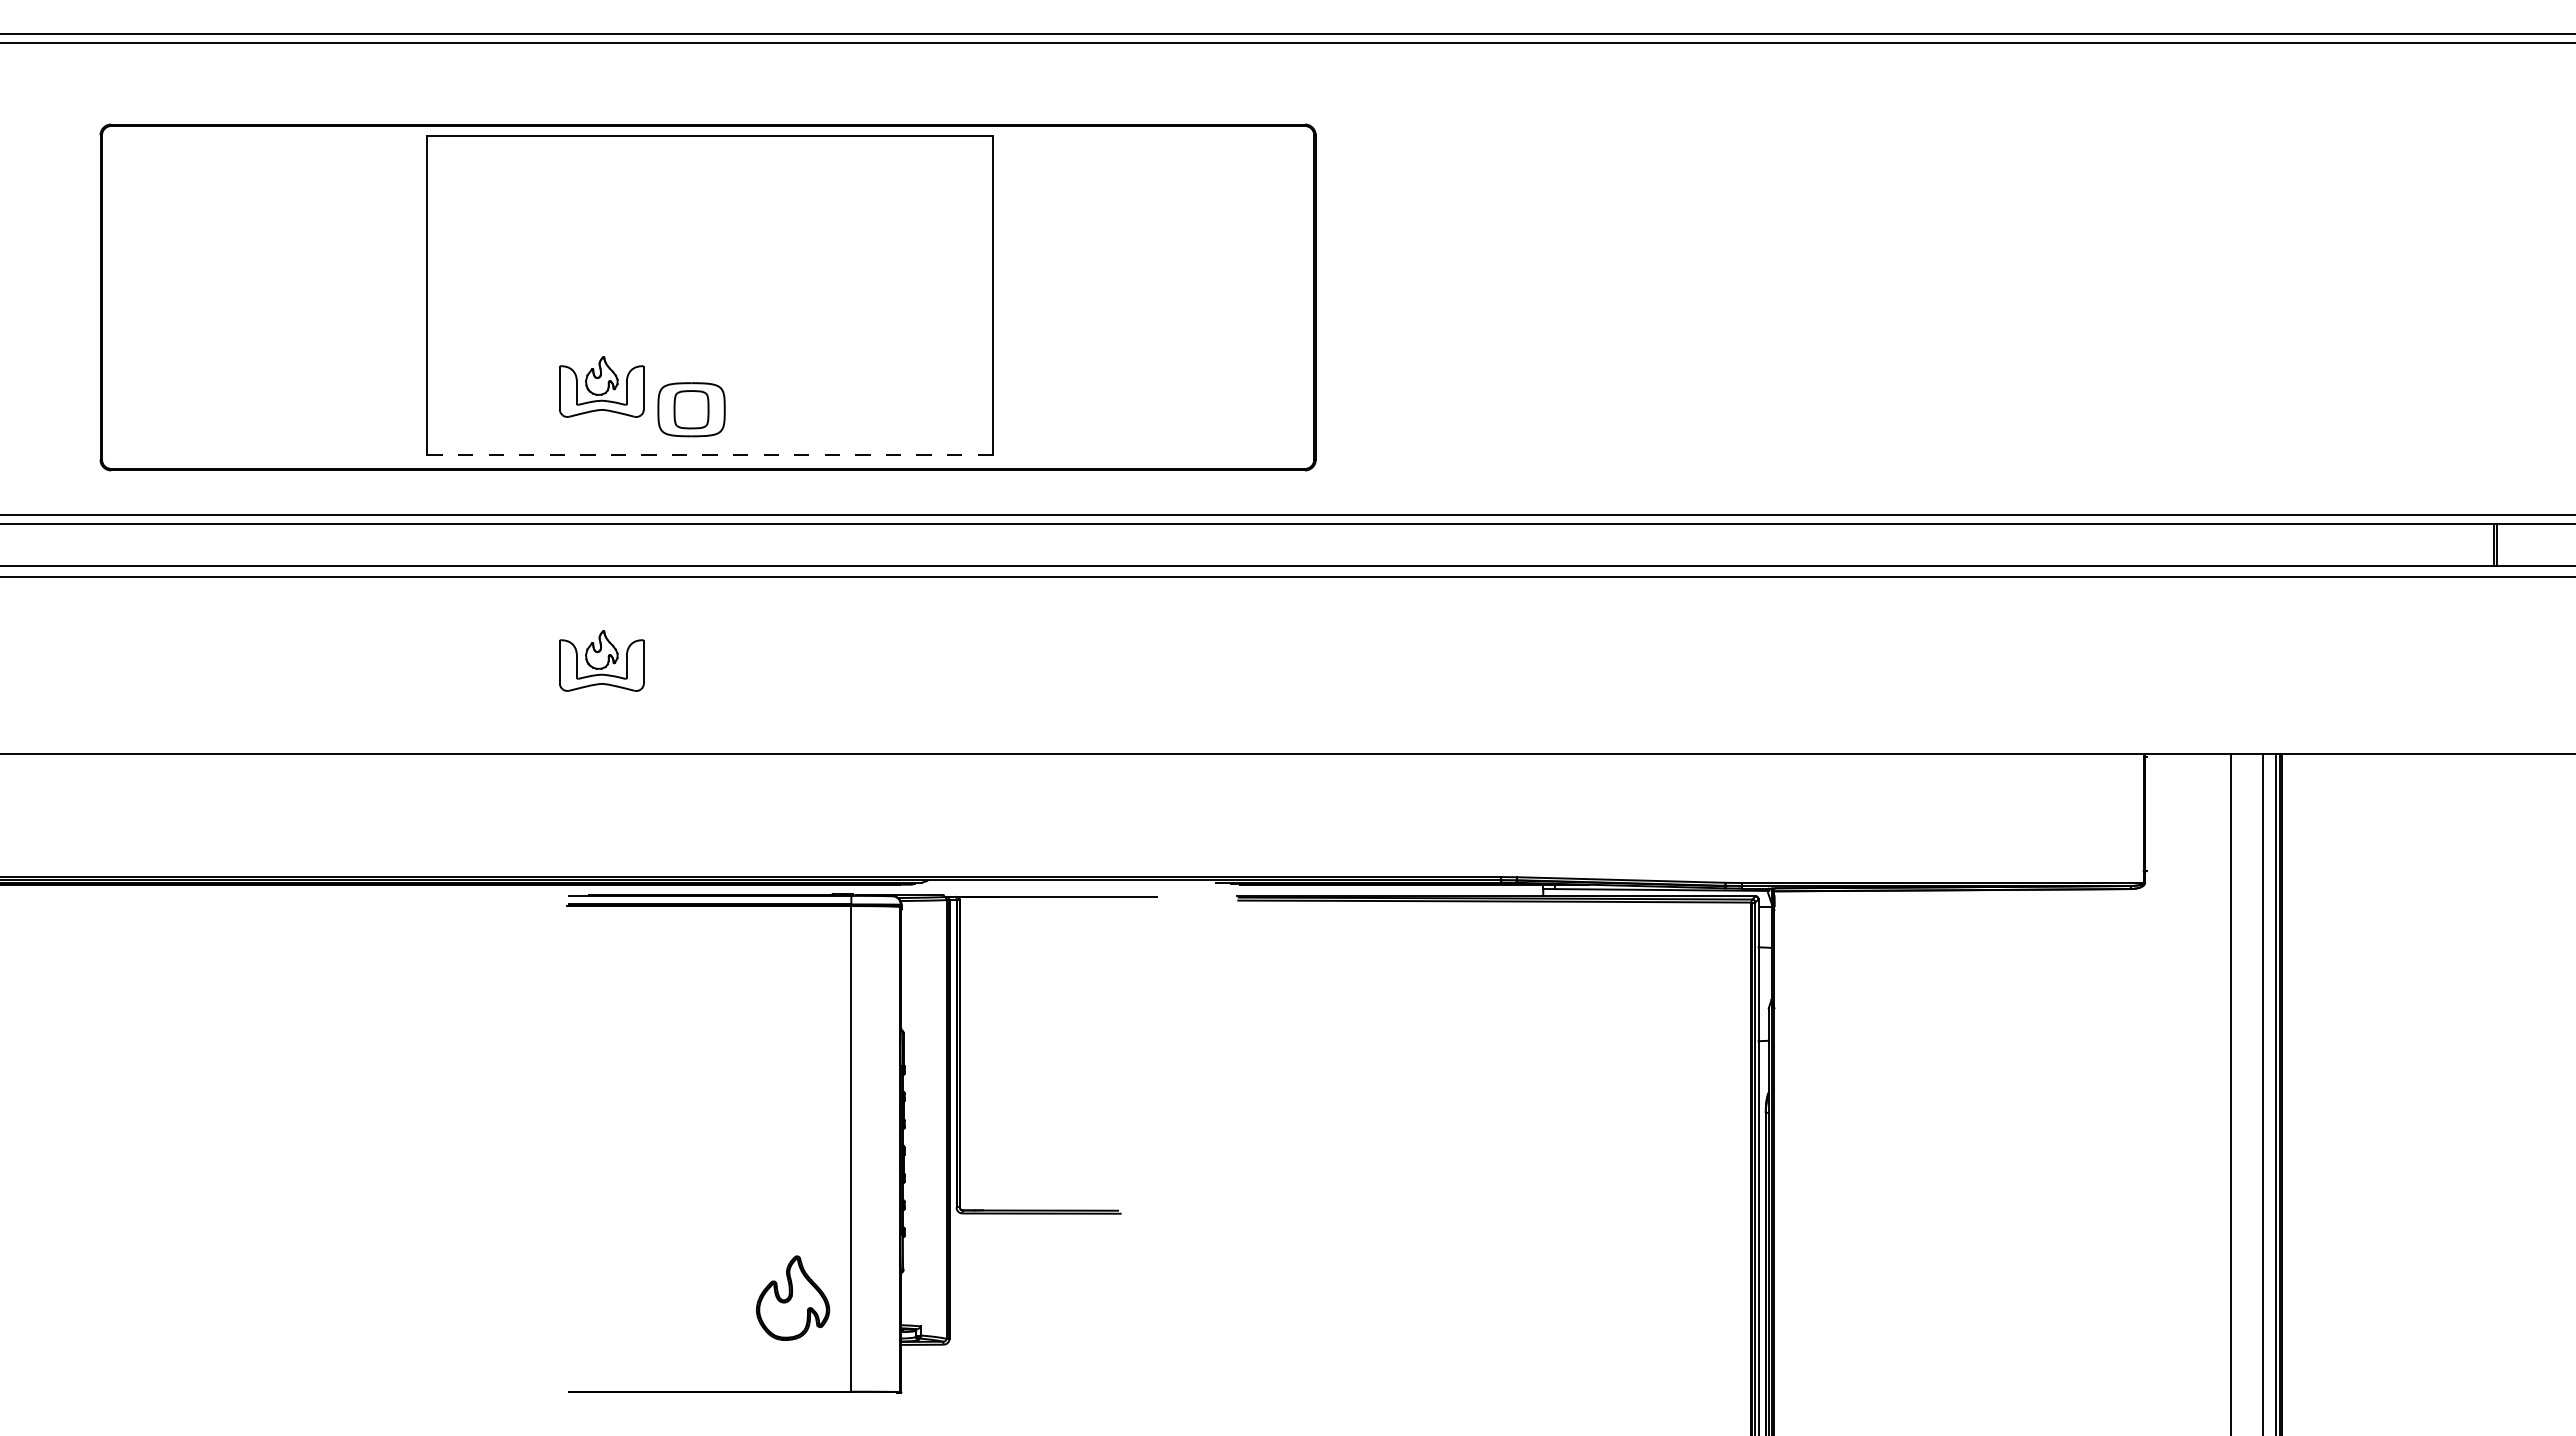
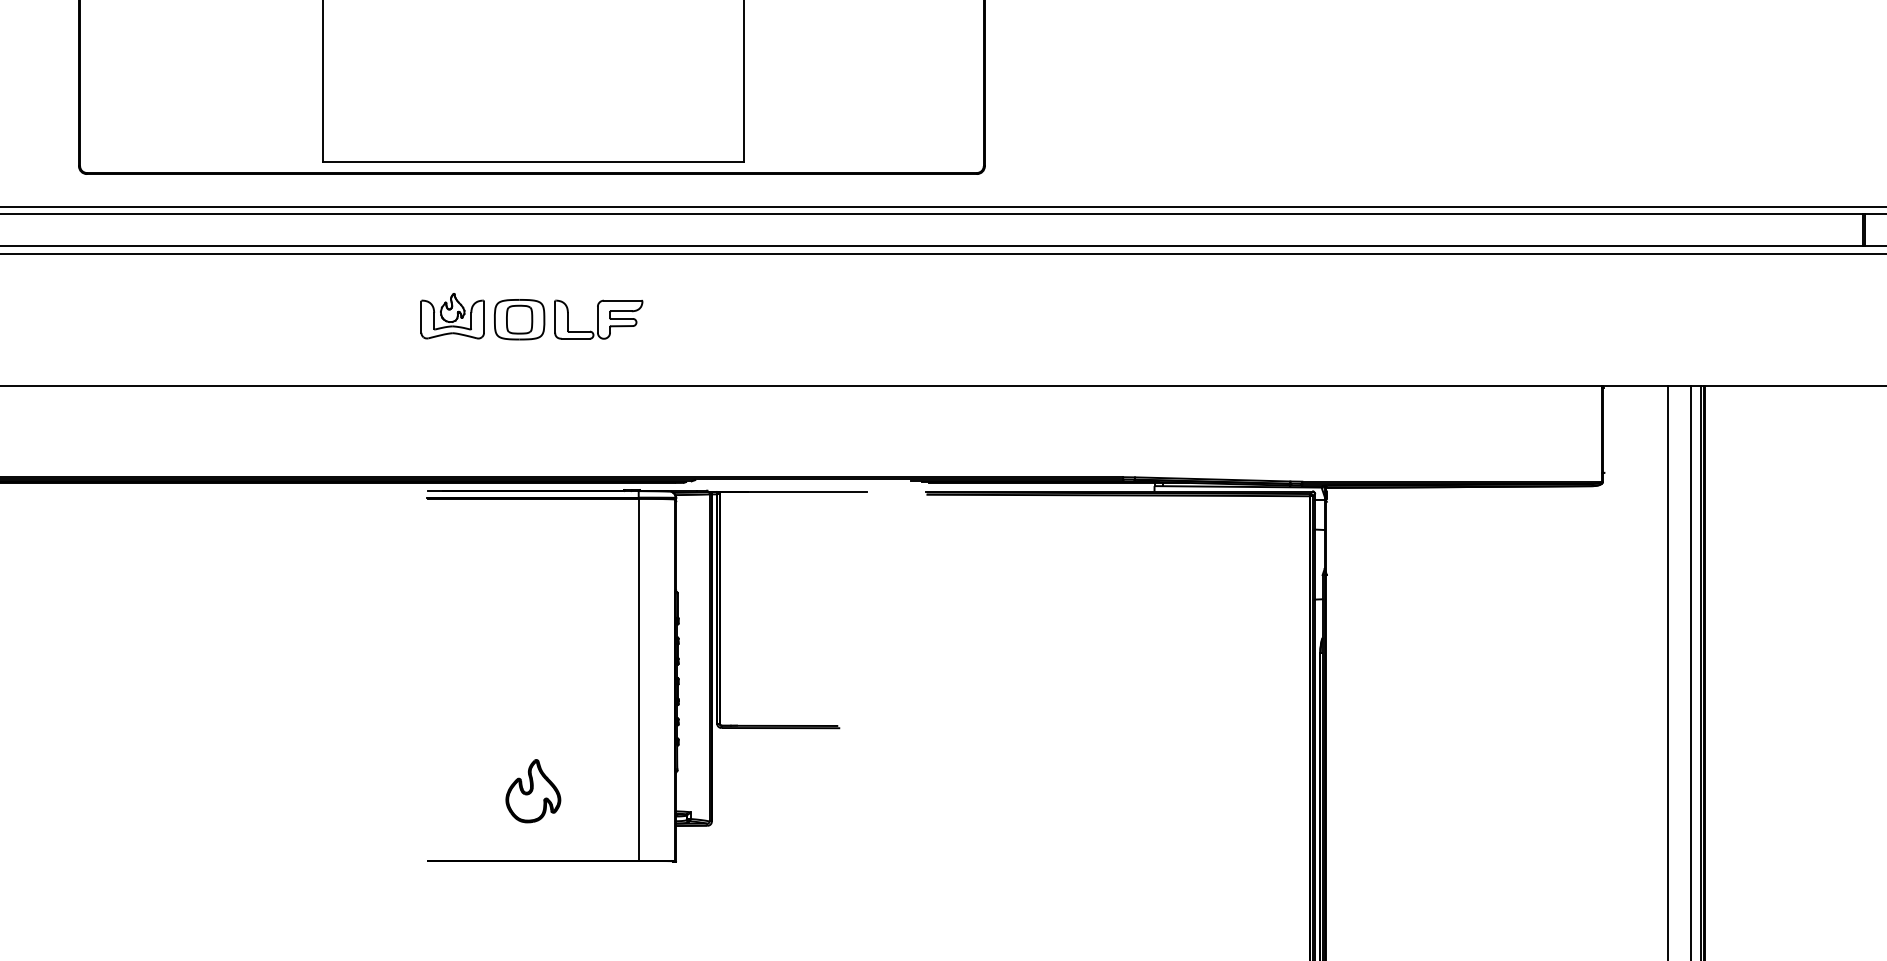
part: (601, 386) -> (452, 111), removed
part: (691, 409) -> (519, 319), moved
line: (710, 454) -> (533, 162), dashed -> solid
part: (797, 665) -> (598, 319), added
part: (793, 1297) -> (533, 790), moved

